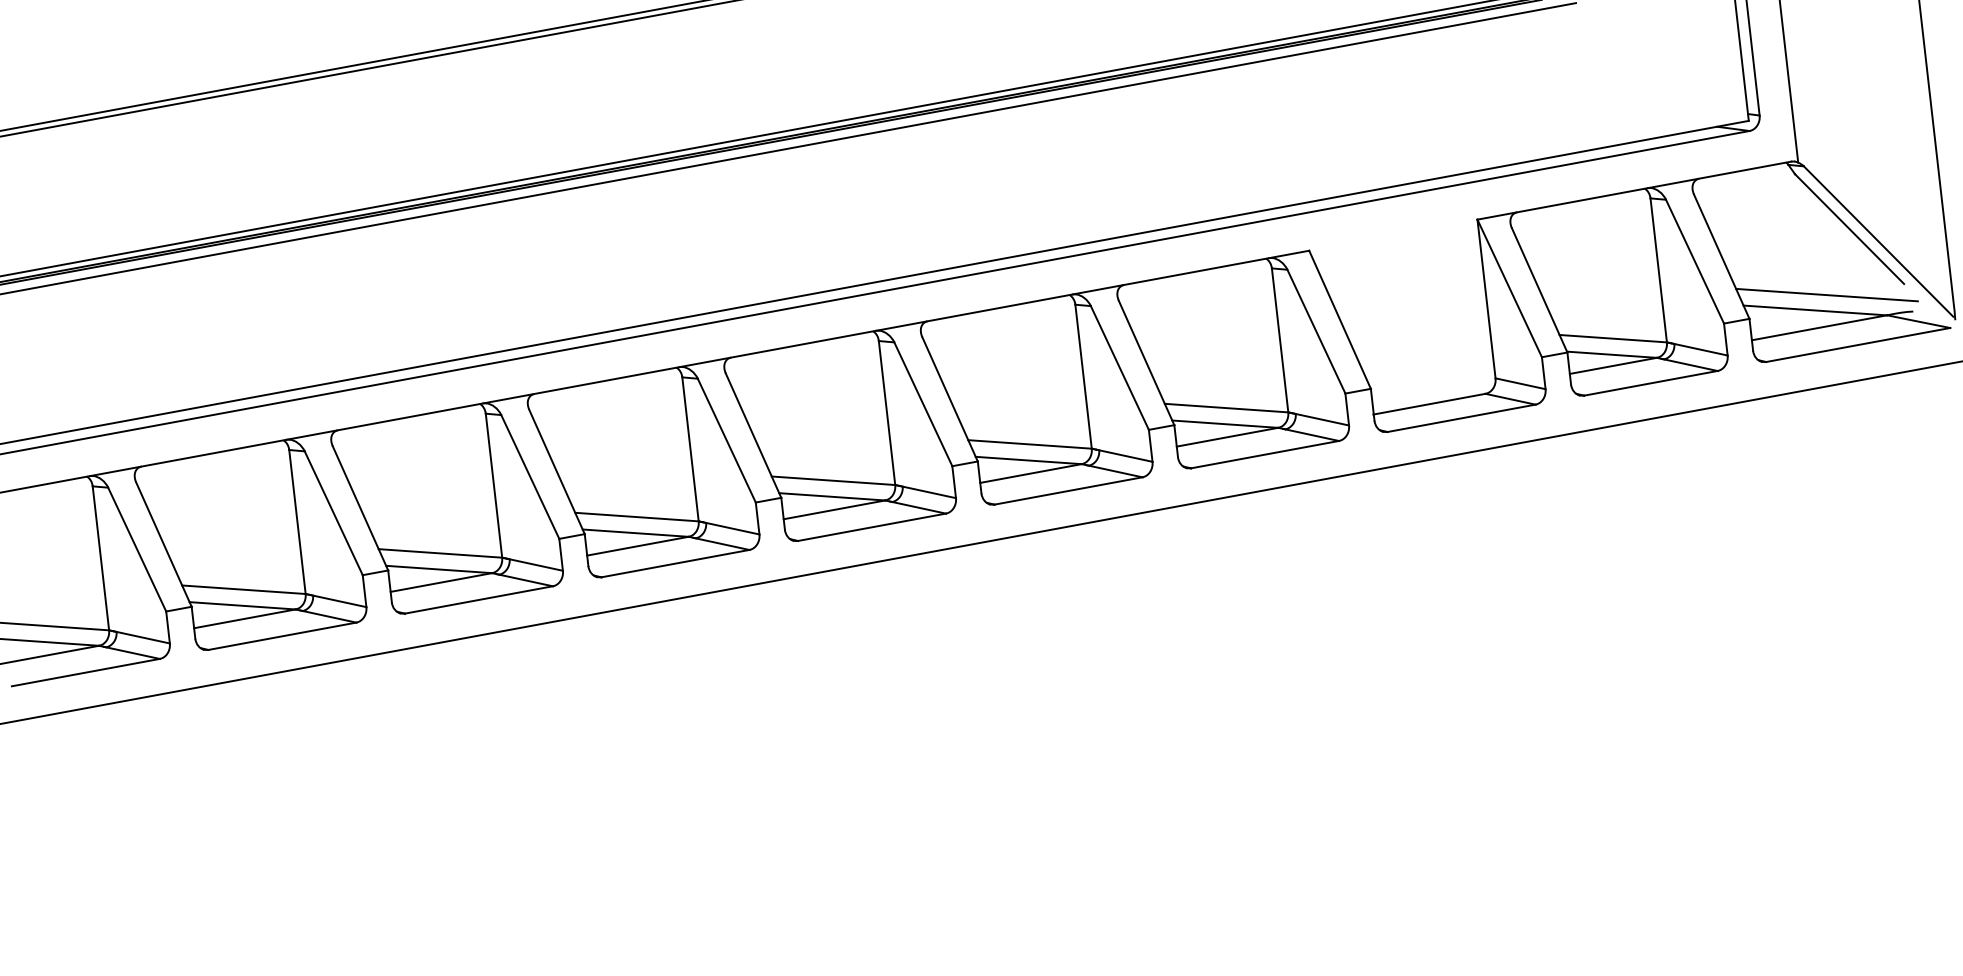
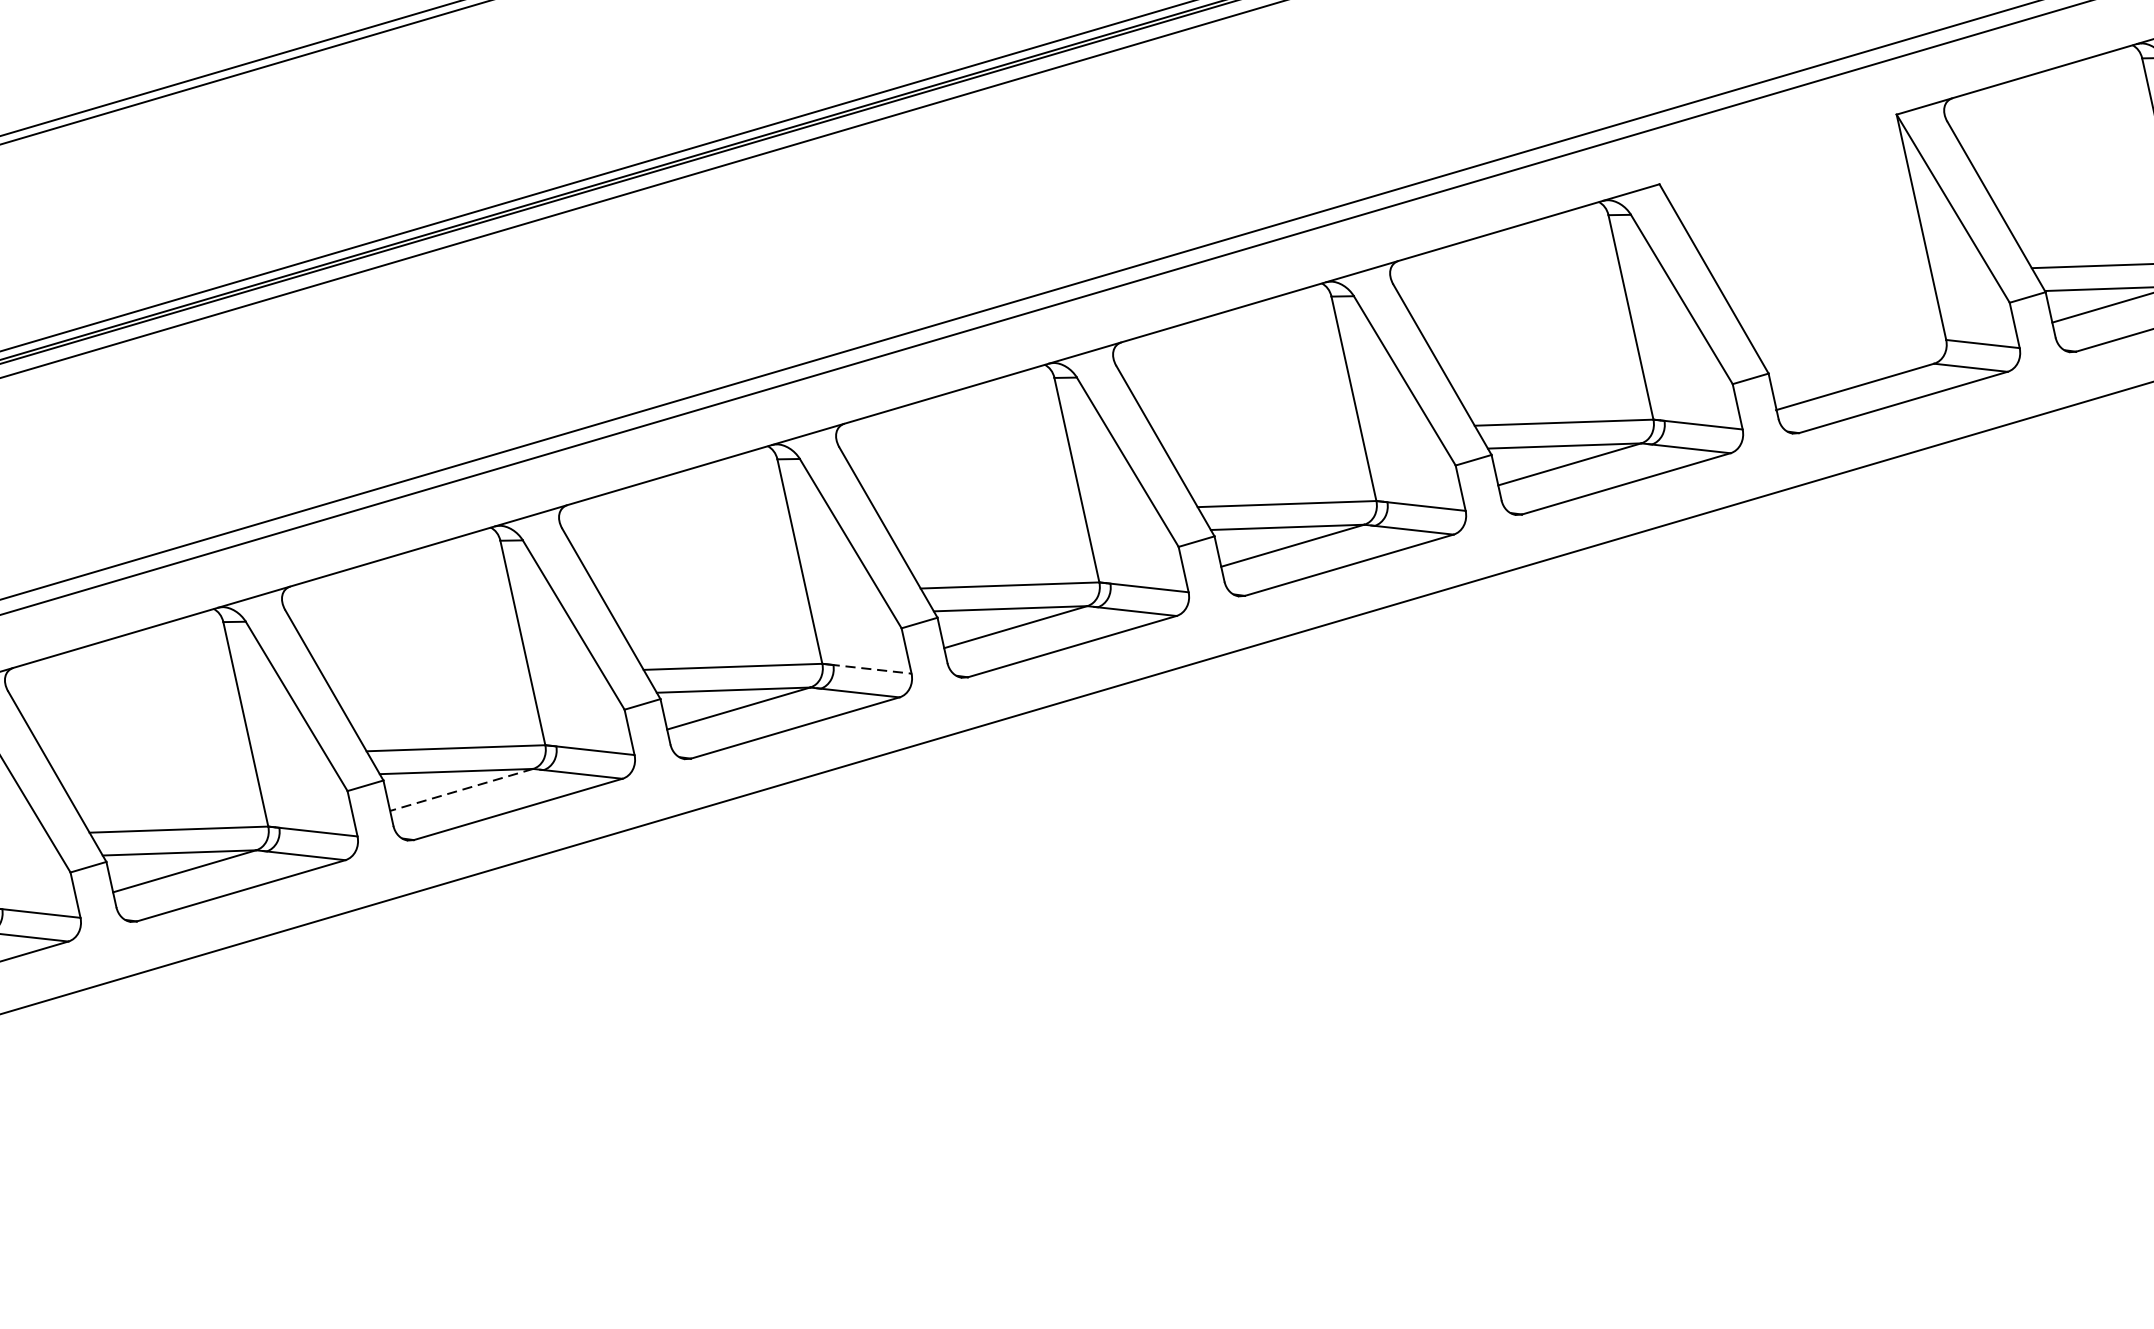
line: (731, 528) -> (870, 669), solid -> dashed
line: (441, 582) -> (461, 789), solid -> dashed

